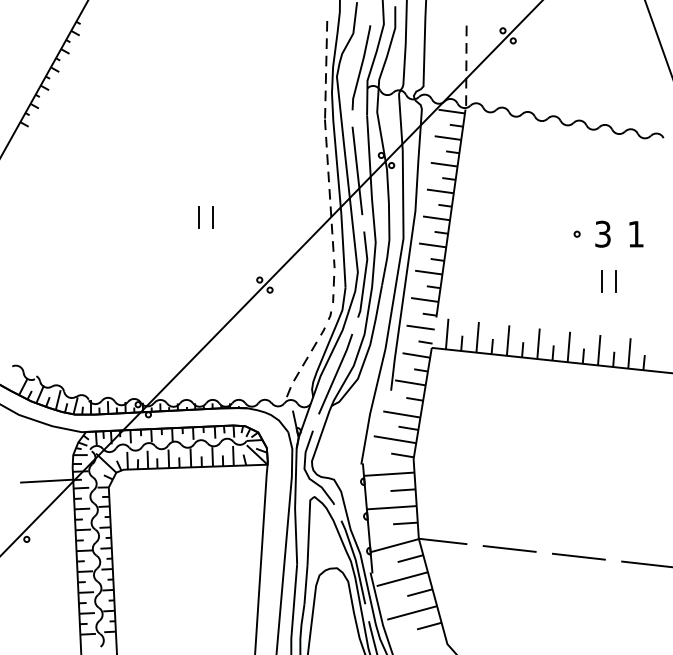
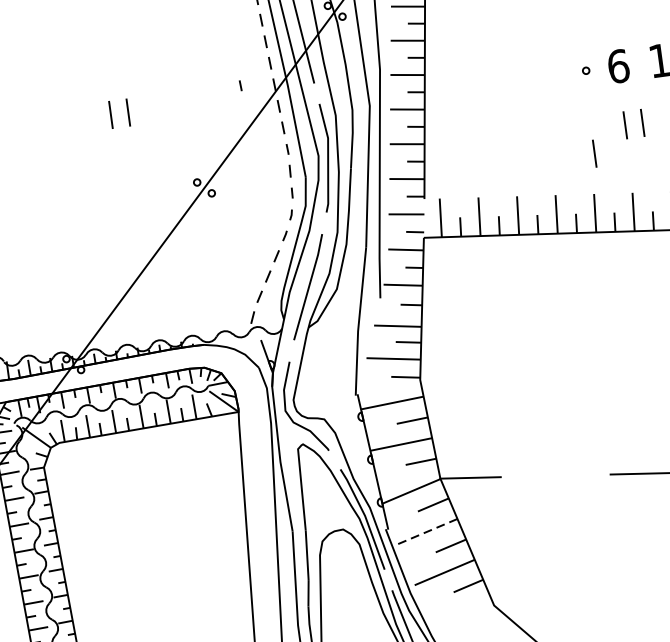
line: (304, 208) -> (240, 85), added
text: (603, 233) -> (618, 65), 3 -> 6
line: (574, 300) -> (594, 154), added
line: (509, 548) -> (555, 475), removed
line: (402, 579) -> (426, 532), solid -> dashed

